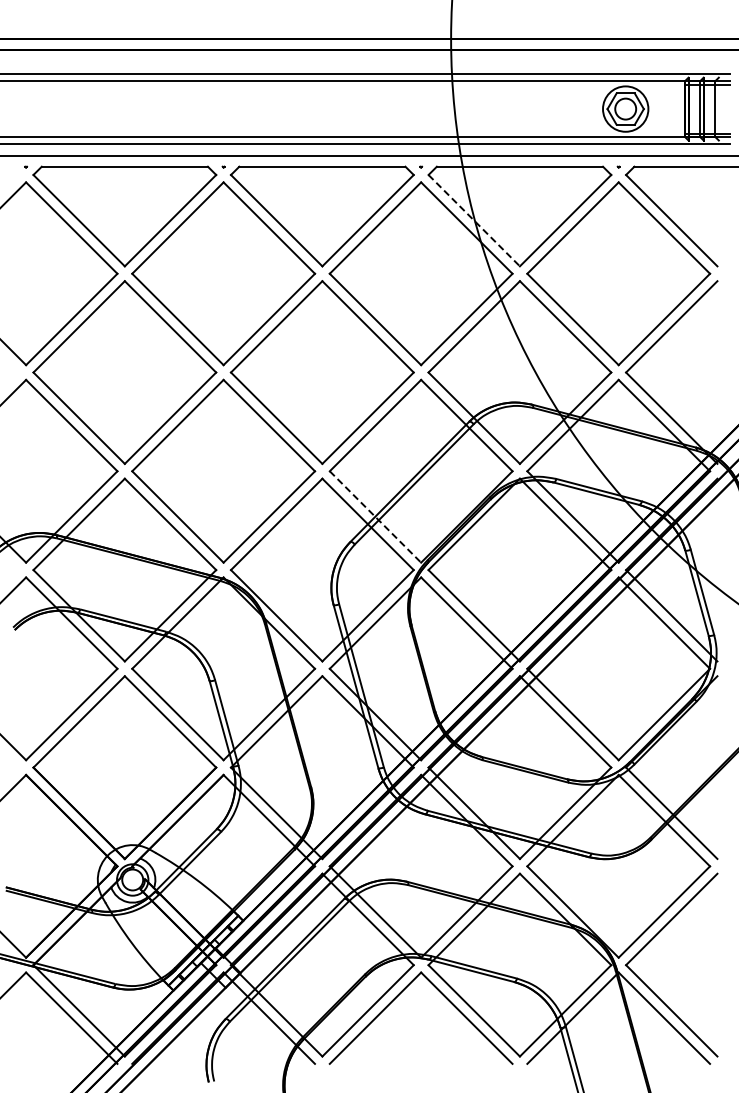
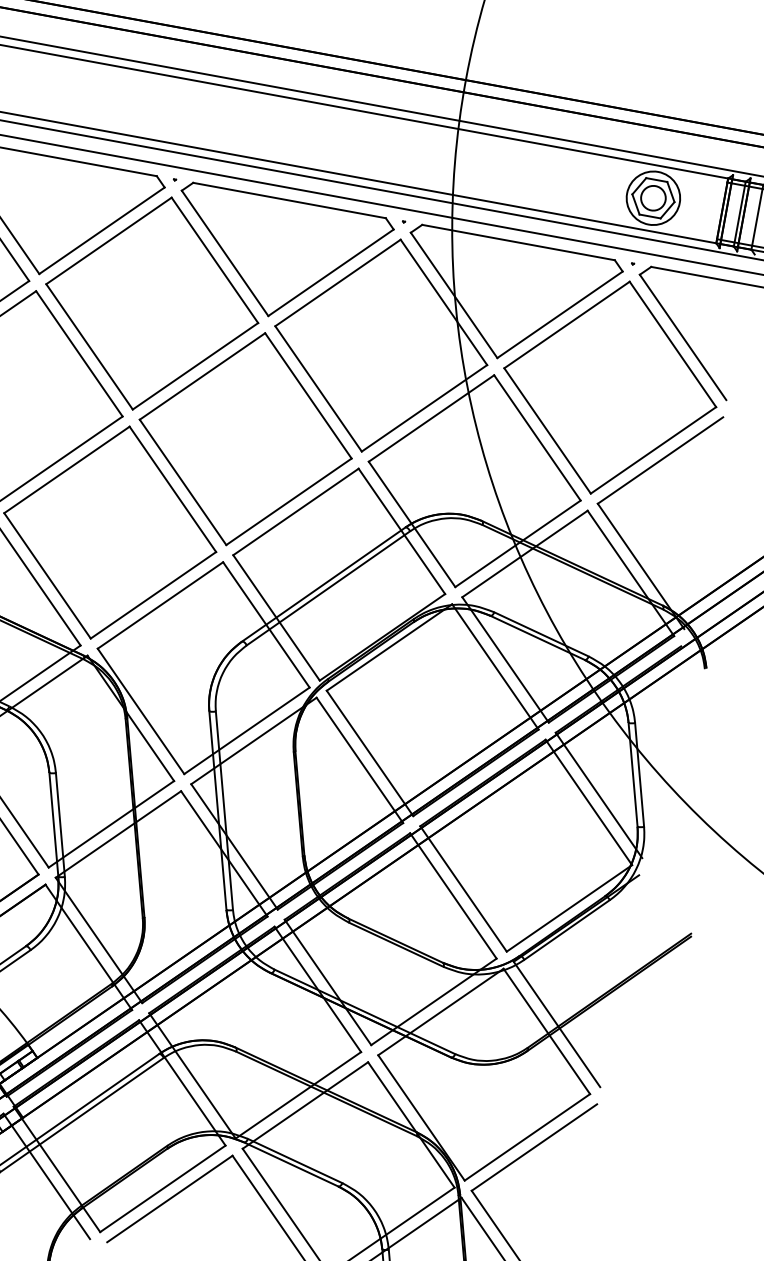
line: (474, 220) -> (454, 295), dashed -> solid
line: (375, 516) -> (276, 617), dashed -> solid

